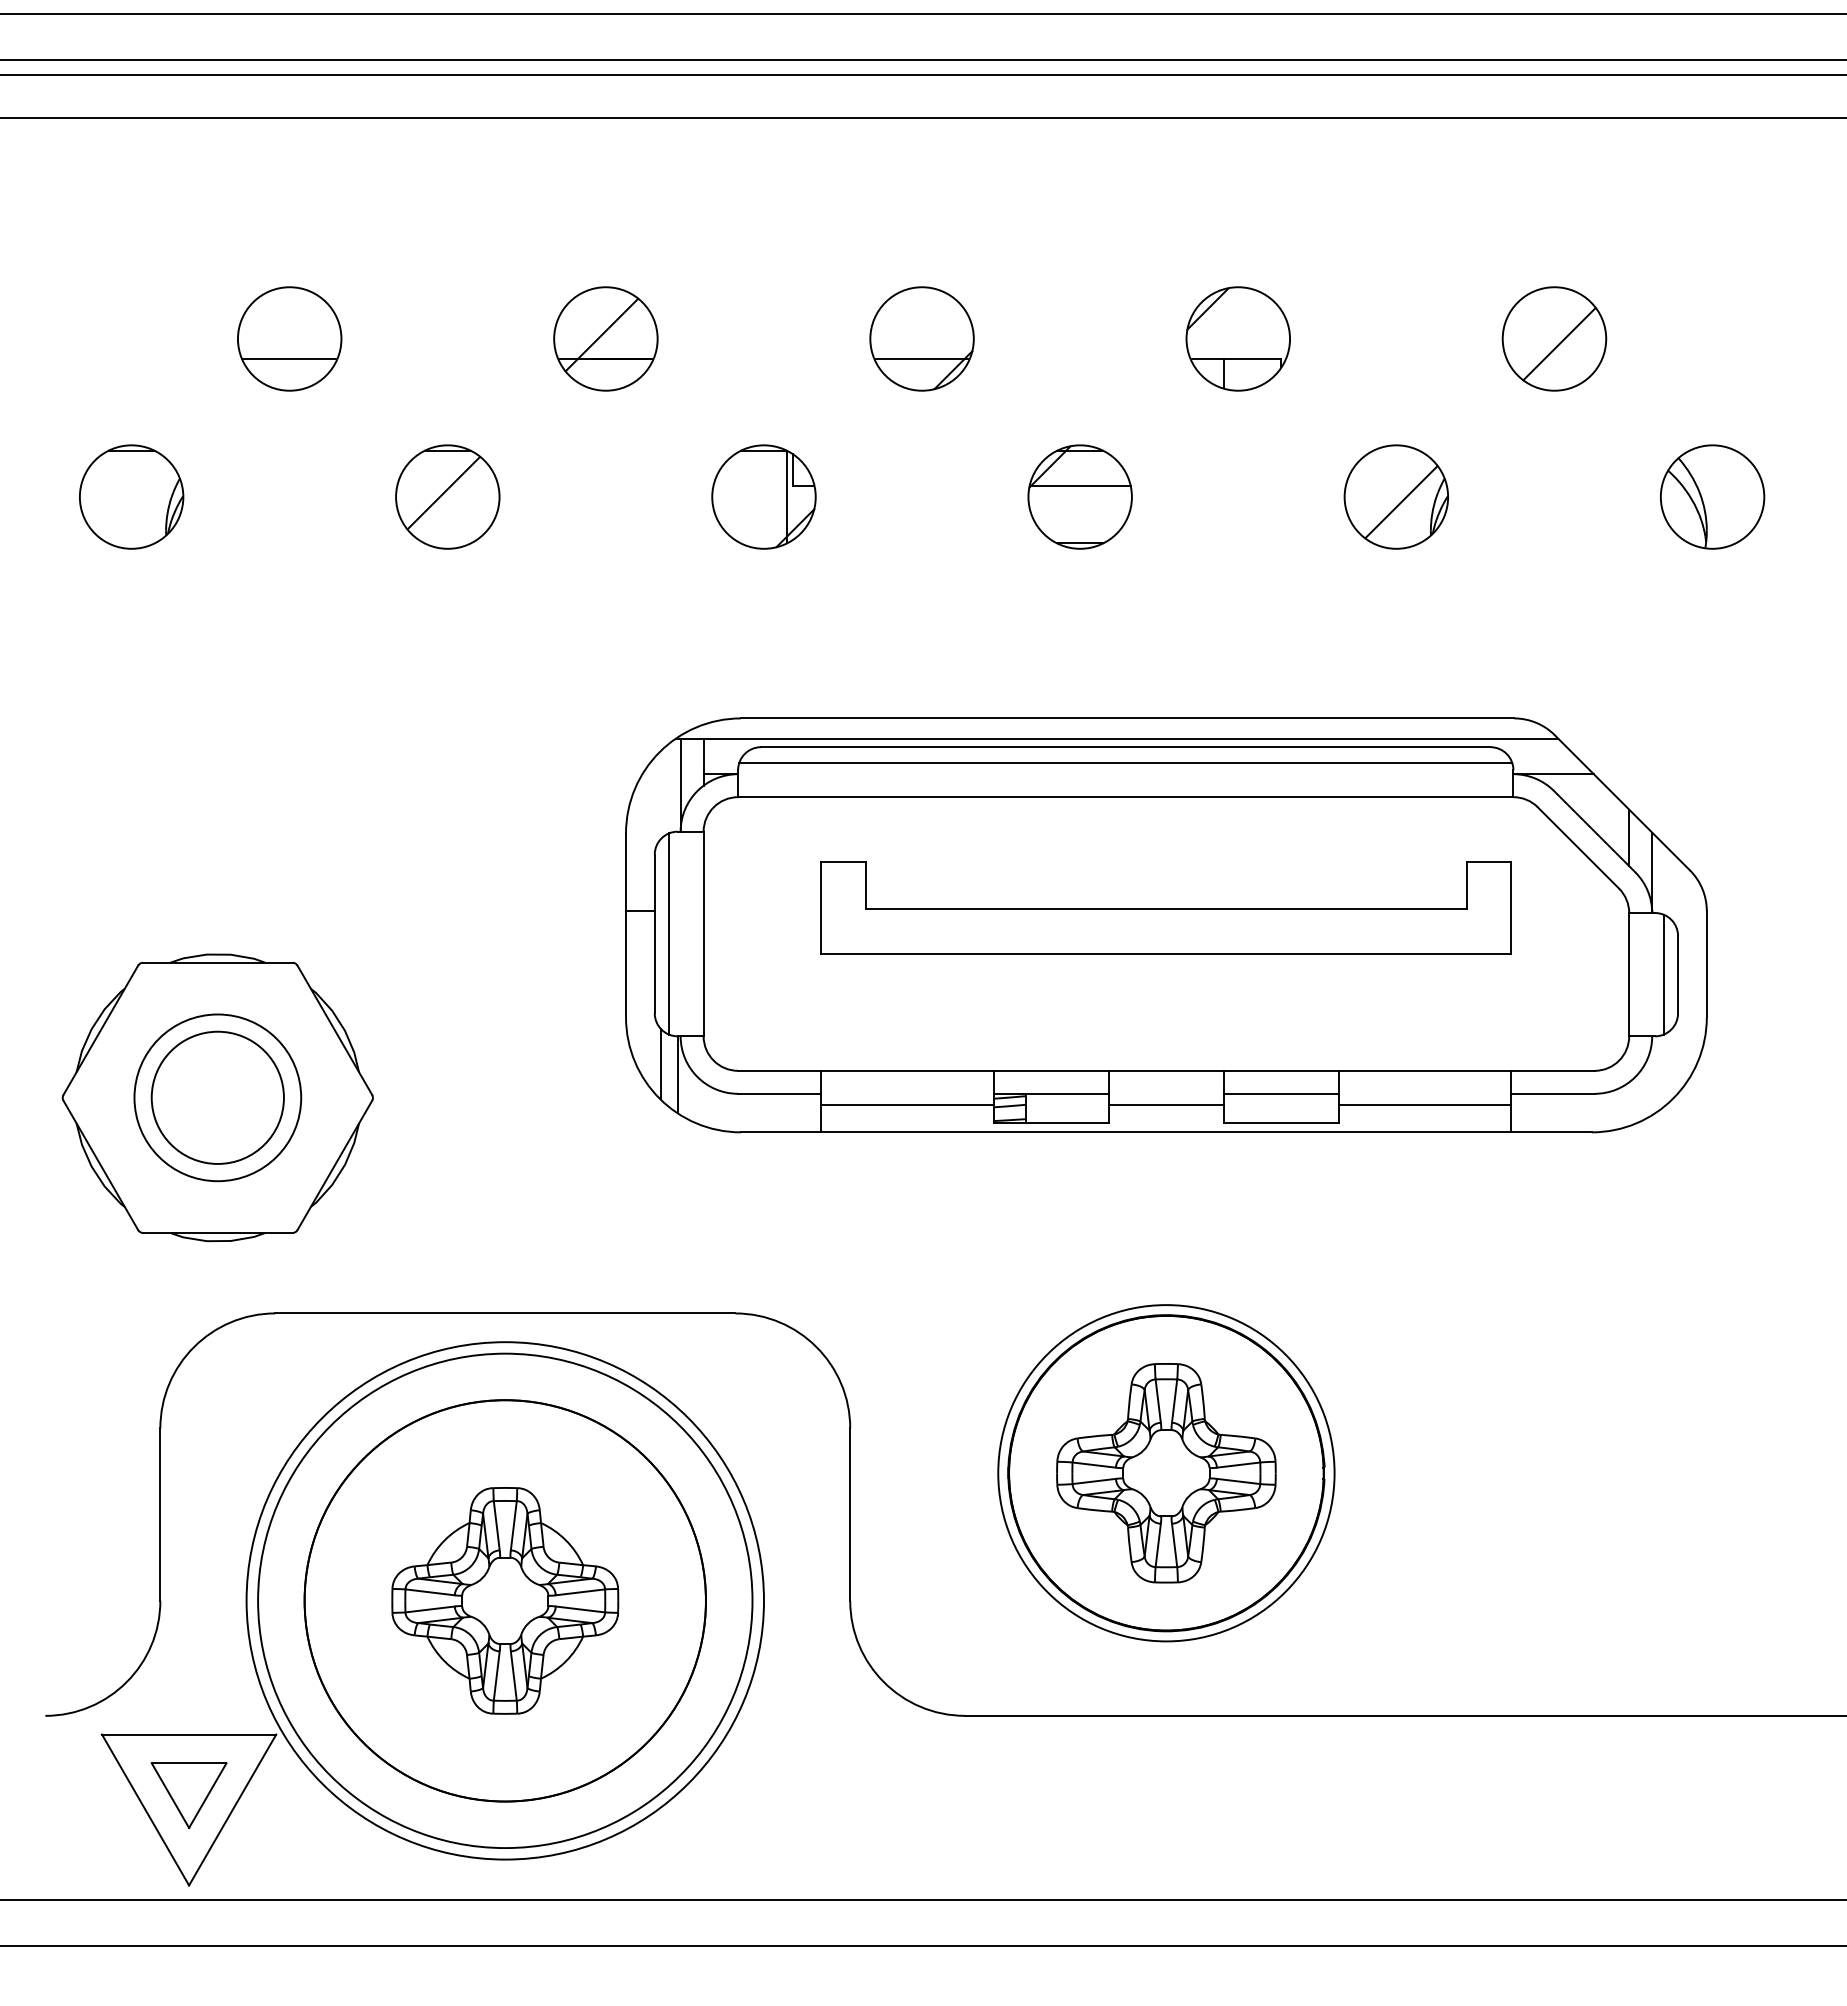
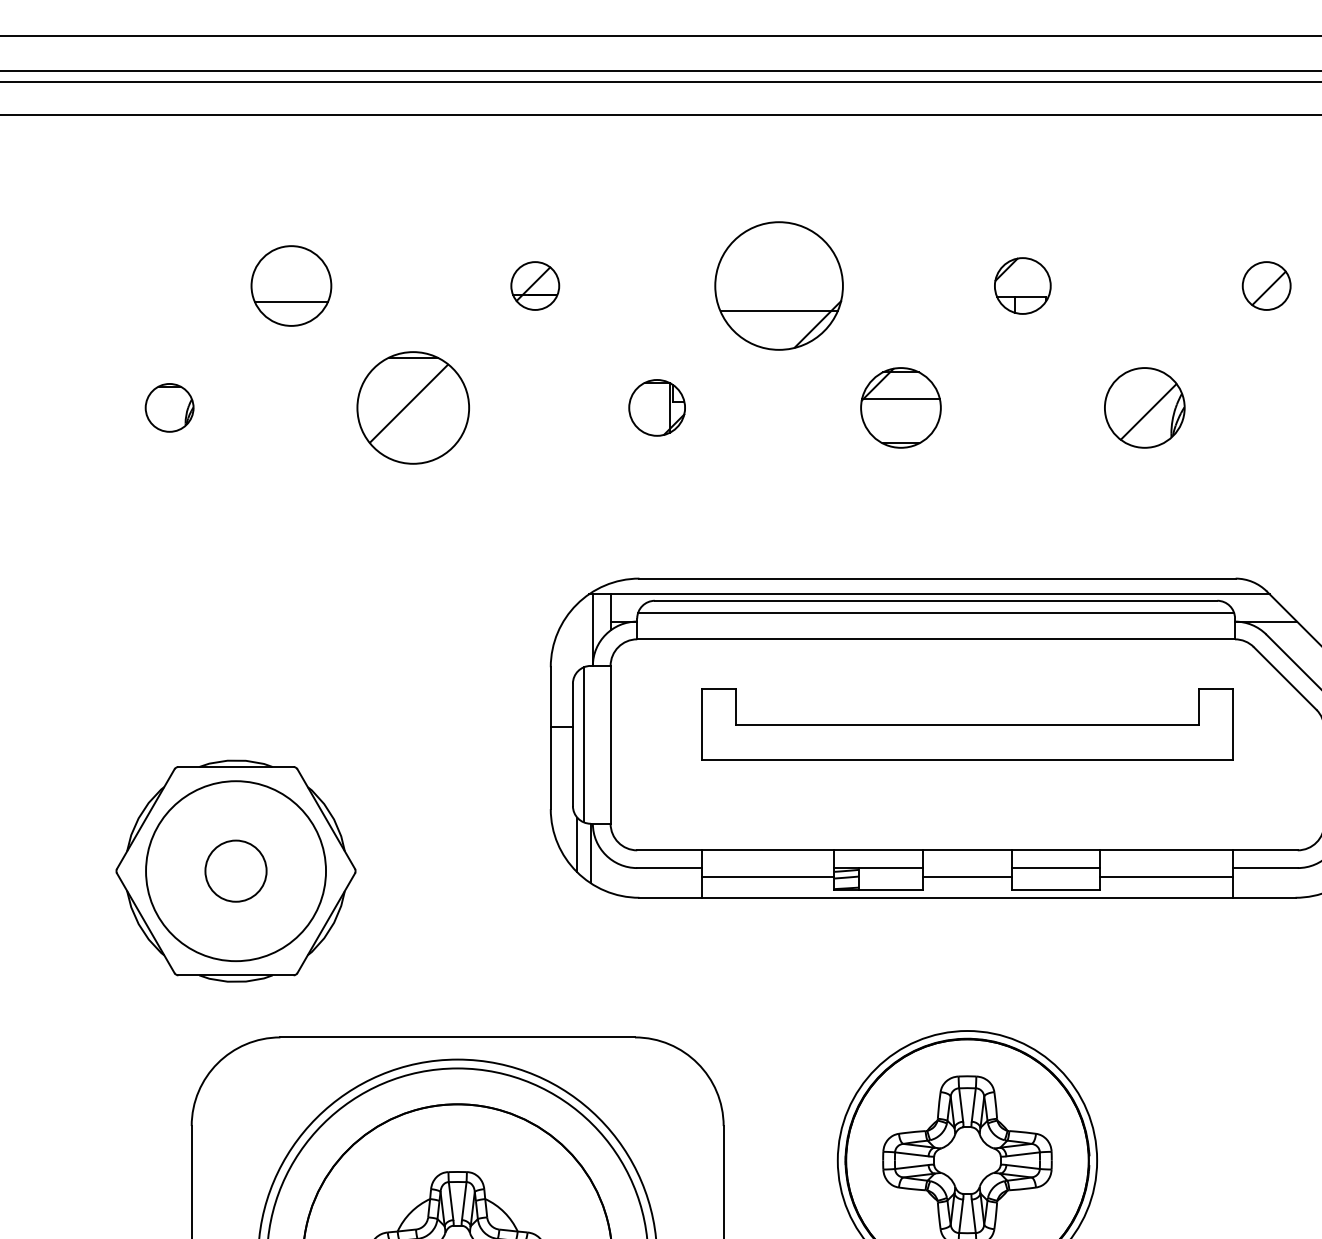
part: (605, 338) -> (534, 285), size x0.6
part: (921, 338) -> (778, 285), size x1.6
part: (1237, 338) -> (1022, 285), size x0.7
part: (1554, 338) -> (1266, 285), size x0.6
part: (131, 496) -> (169, 407), size x0.6
part: (447, 496) -> (413, 407), size x1.4
part: (763, 496) -> (656, 407), size x0.7
circle: (217, 1097) -> (235, 870), size x0.6
circle: (217, 1097) -> (235, 870), size x1.4

